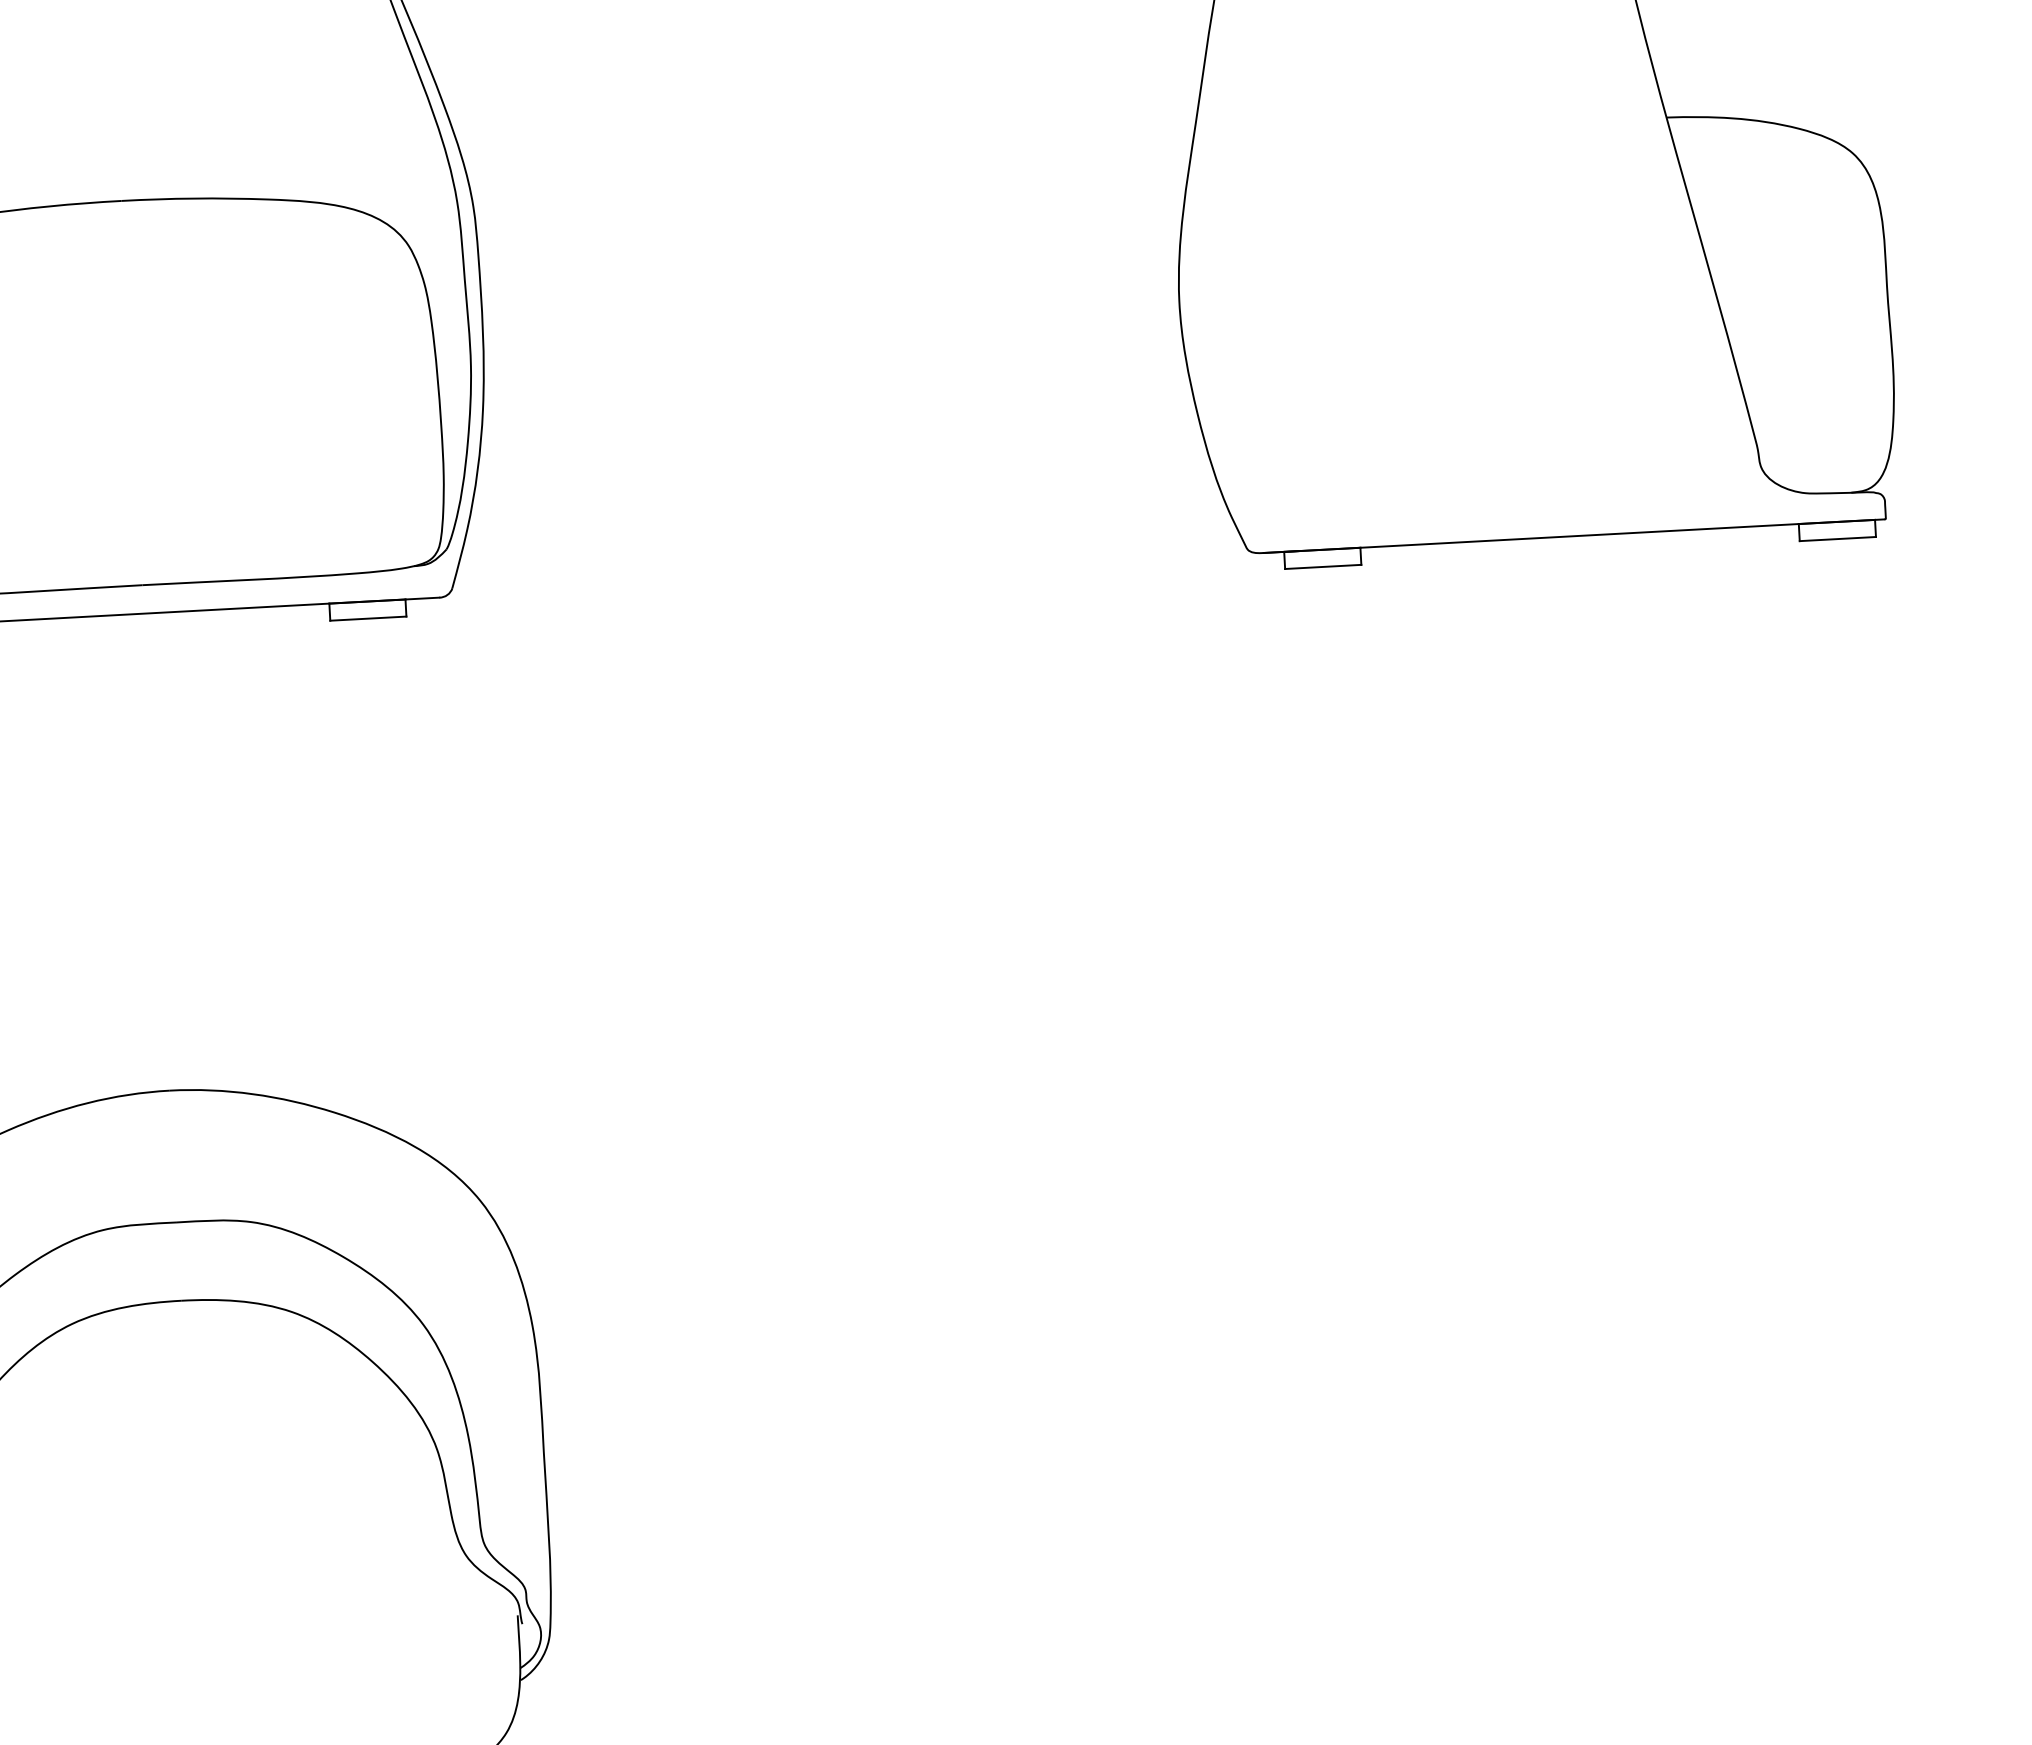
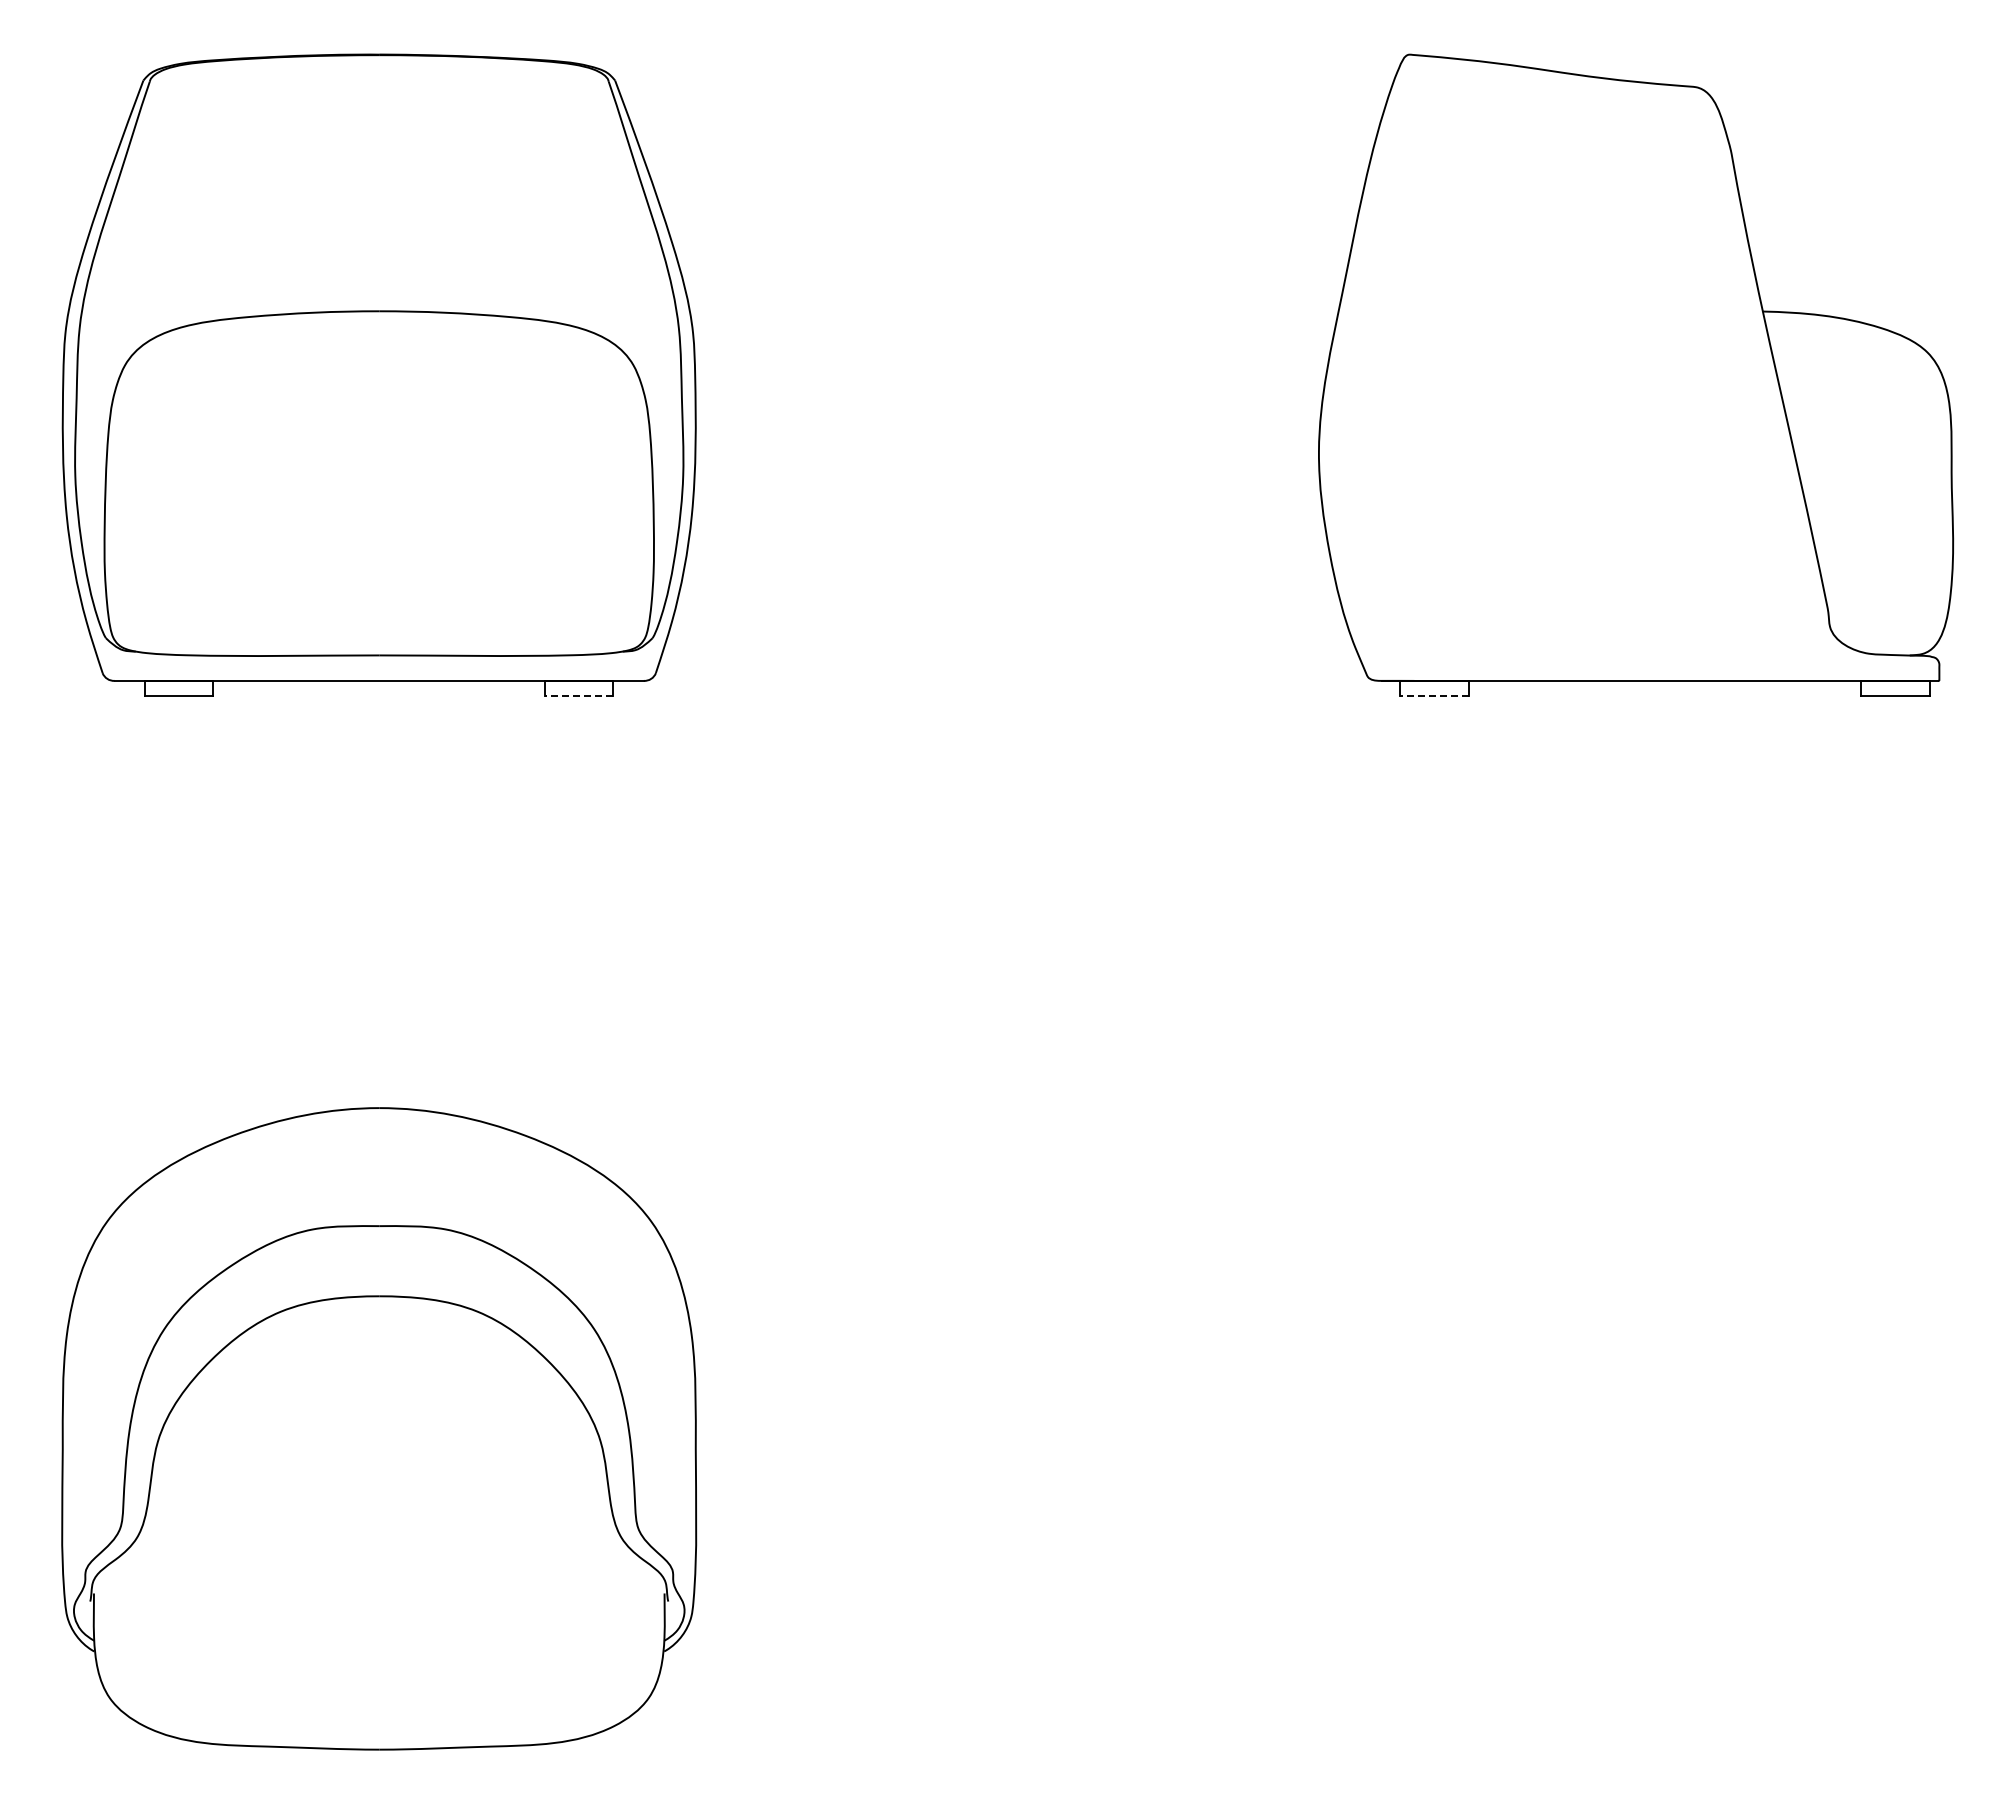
line: (1323, 567) -> (1434, 696), solid -> dashed
line: (367, 619) -> (578, 696), solid -> dashed

